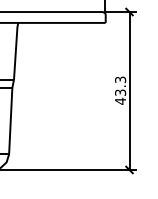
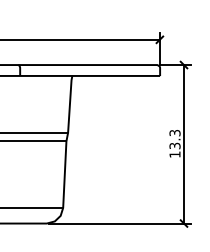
text: (120, 101) -> (174, 154), 43.3 -> 13.3

